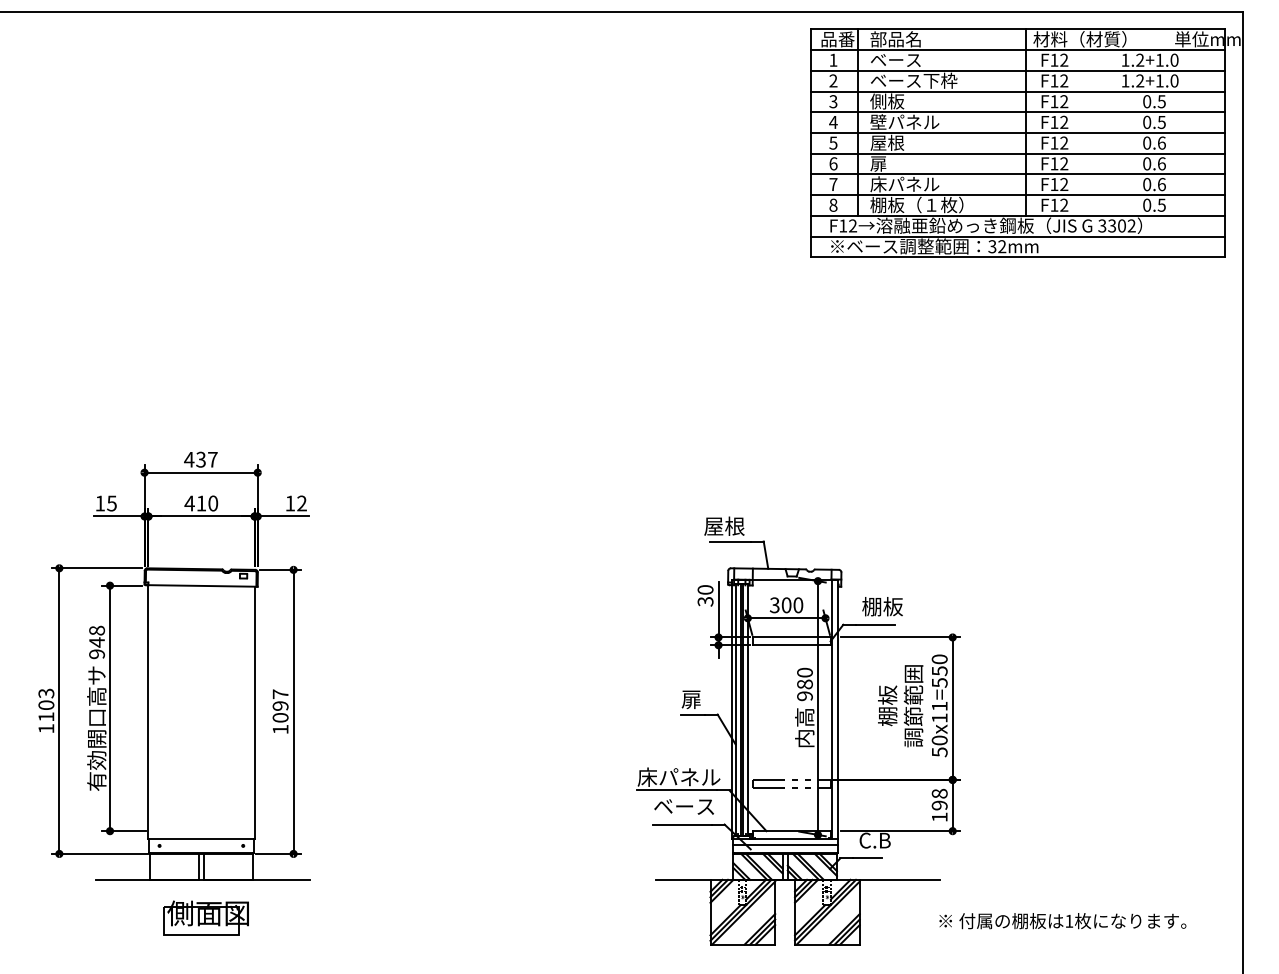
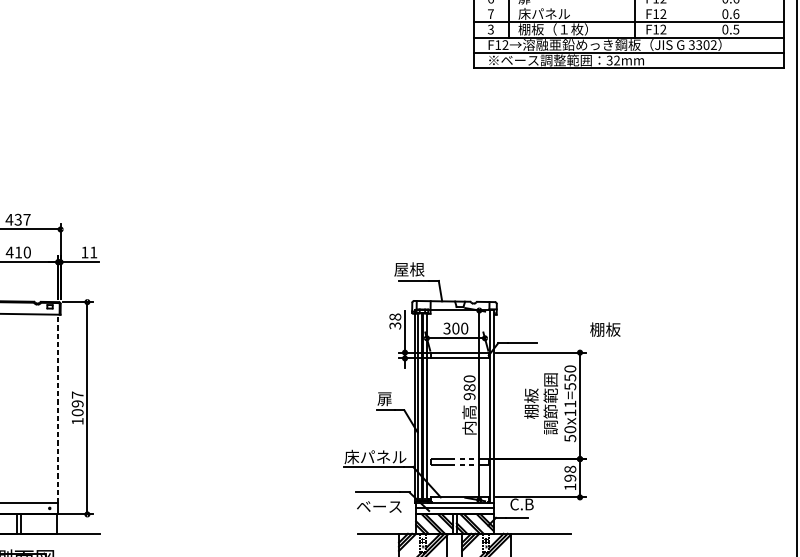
line: (1018, 174) -> (629, 6), removed
text: (833, 204) -> (490, 29), 8 -> 3
text: (301, 503) -> (93, 252), 12 -> 11
text: (705, 589) -> (395, 316), 30 -> 38
text: (882, 606) -> (605, 329), moved
line: (254, 712) -> (58, 408), solid -> dashed
text: (683, 806) -> (378, 506), moved

